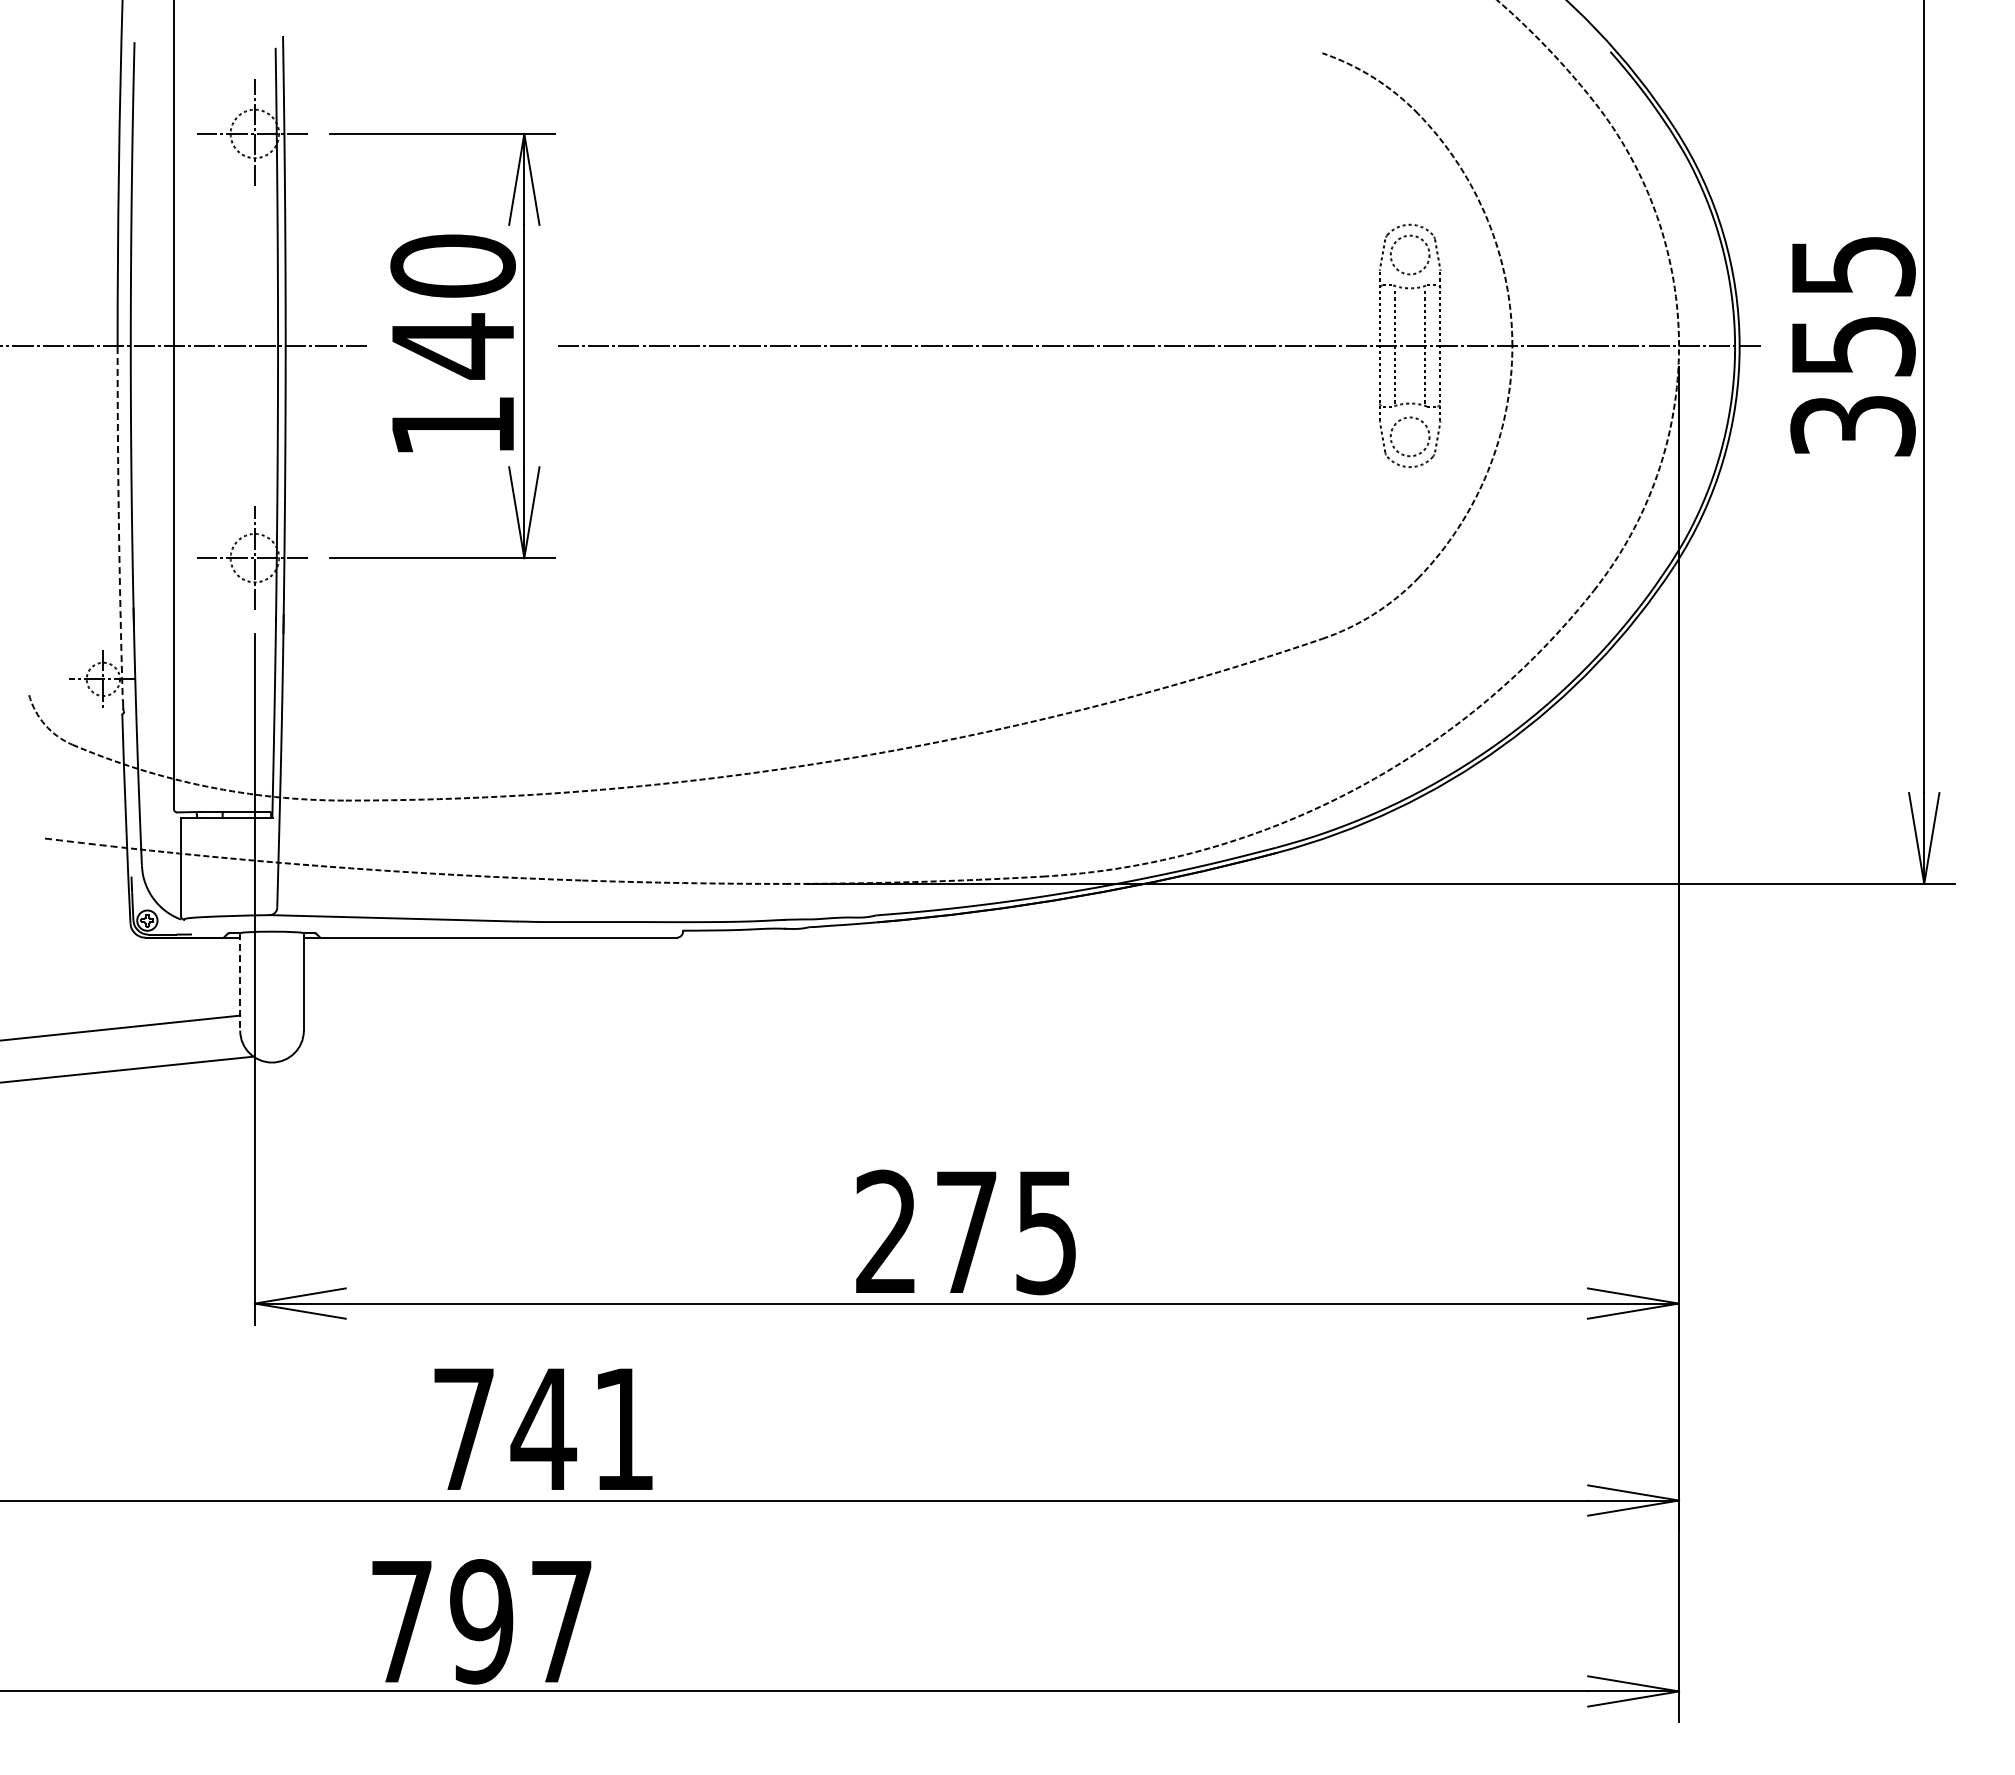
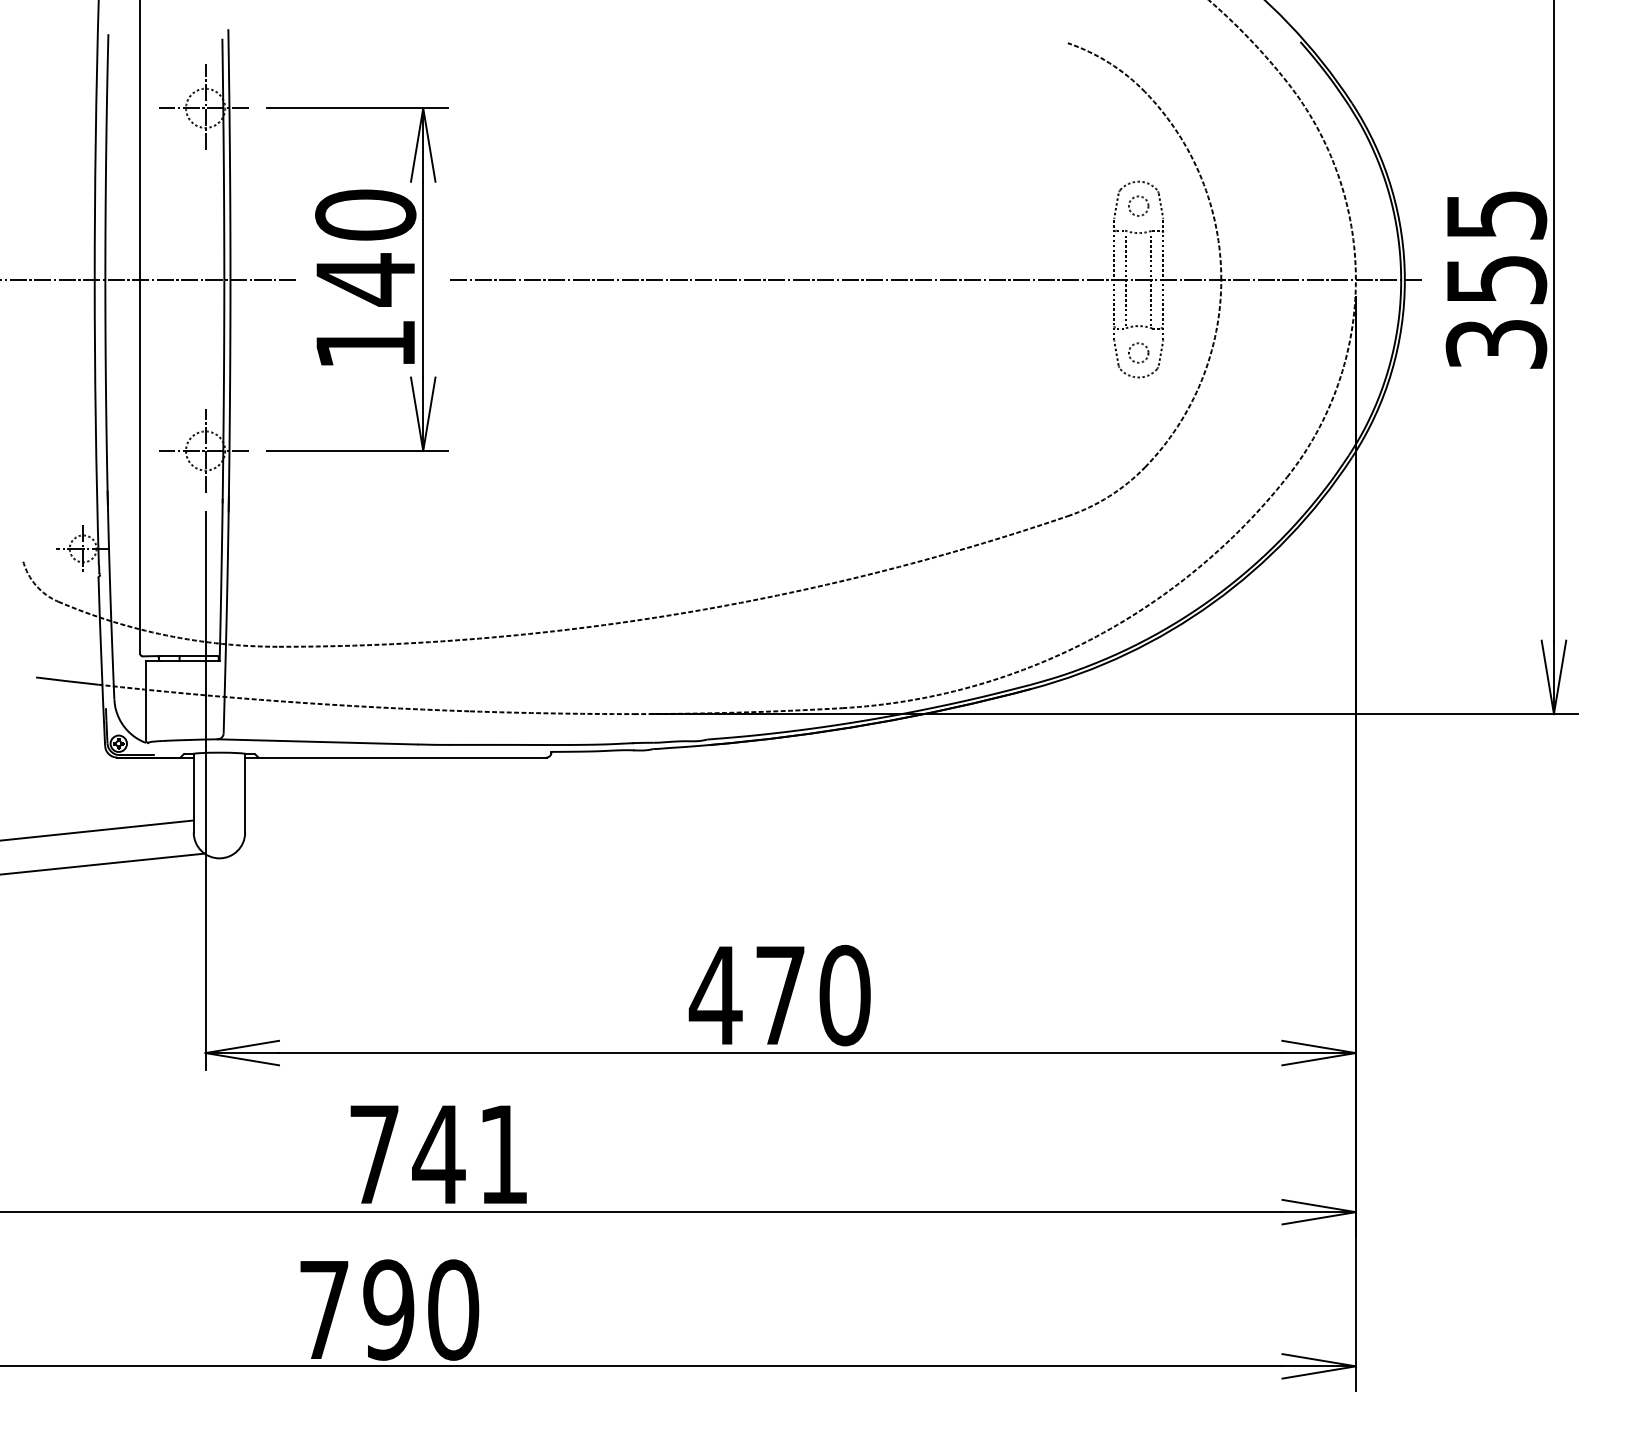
circle: (1410, 254) -> (1139, 205), size x0.62
circle: (1410, 436) -> (1139, 352), size x0.62
arc: (118, 523) -> (95, 422), dashed -> solid
arc: (83, 843) -> (67, 681), dashed -> solid
line: (240, 981) -> (193, 792), dashed -> solid
text: (965, 1232) -> (779, 995), 275 -> 470
text: (561, 1621) -> (453, 1309), 797 -> 790

